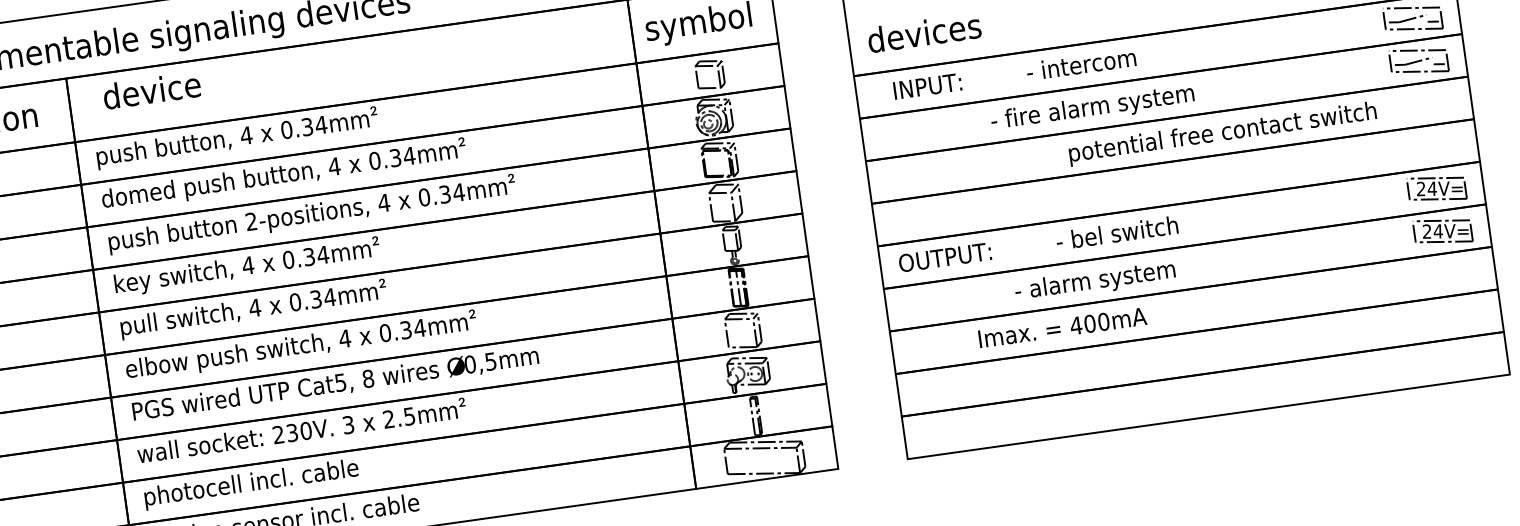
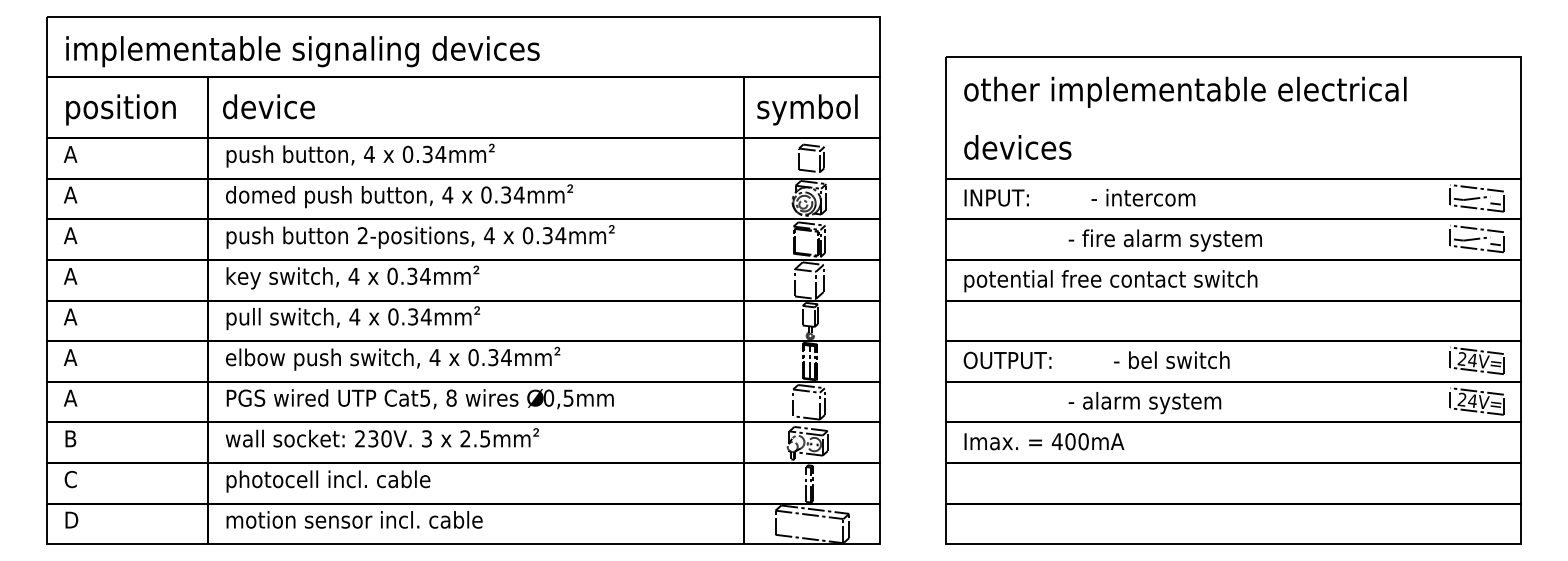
text: (1014, 73) -> (1079, 197), moved
text: (151, 90) -> (268, 106), moved
text: (1222, 134) -> (1110, 281), moved
text: (1062, 327) -> (1044, 441), moved

